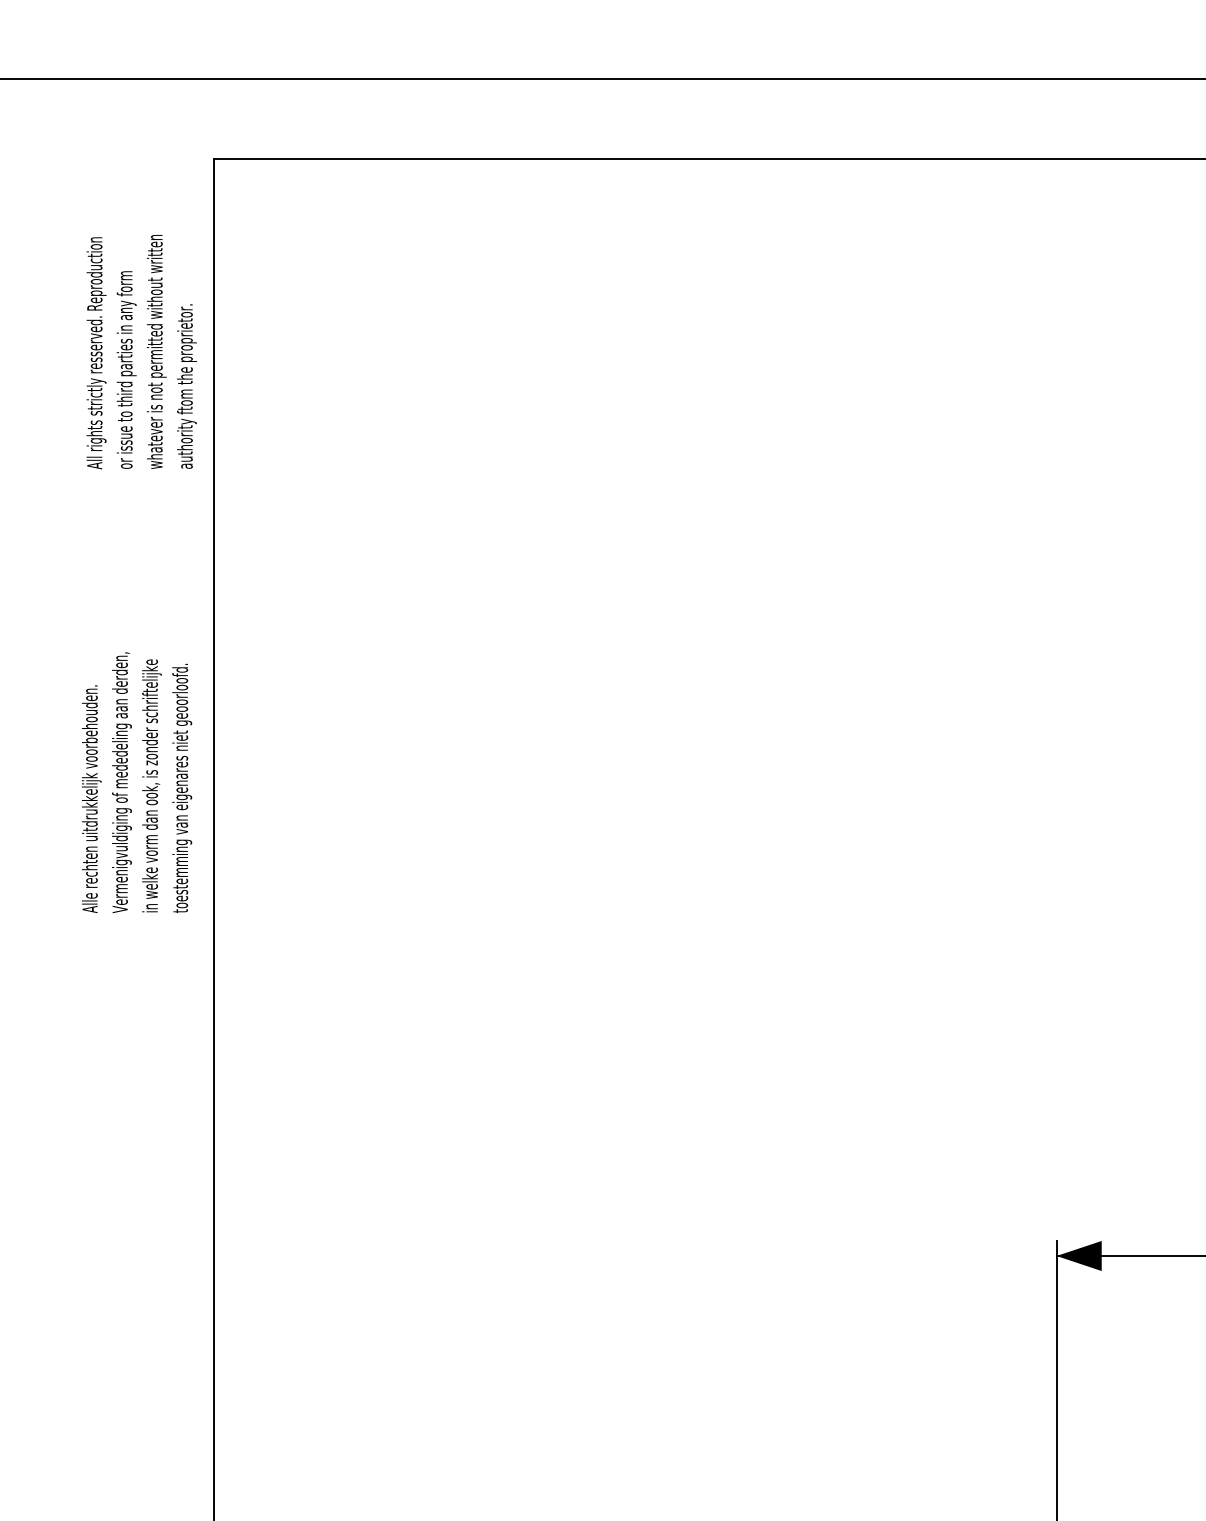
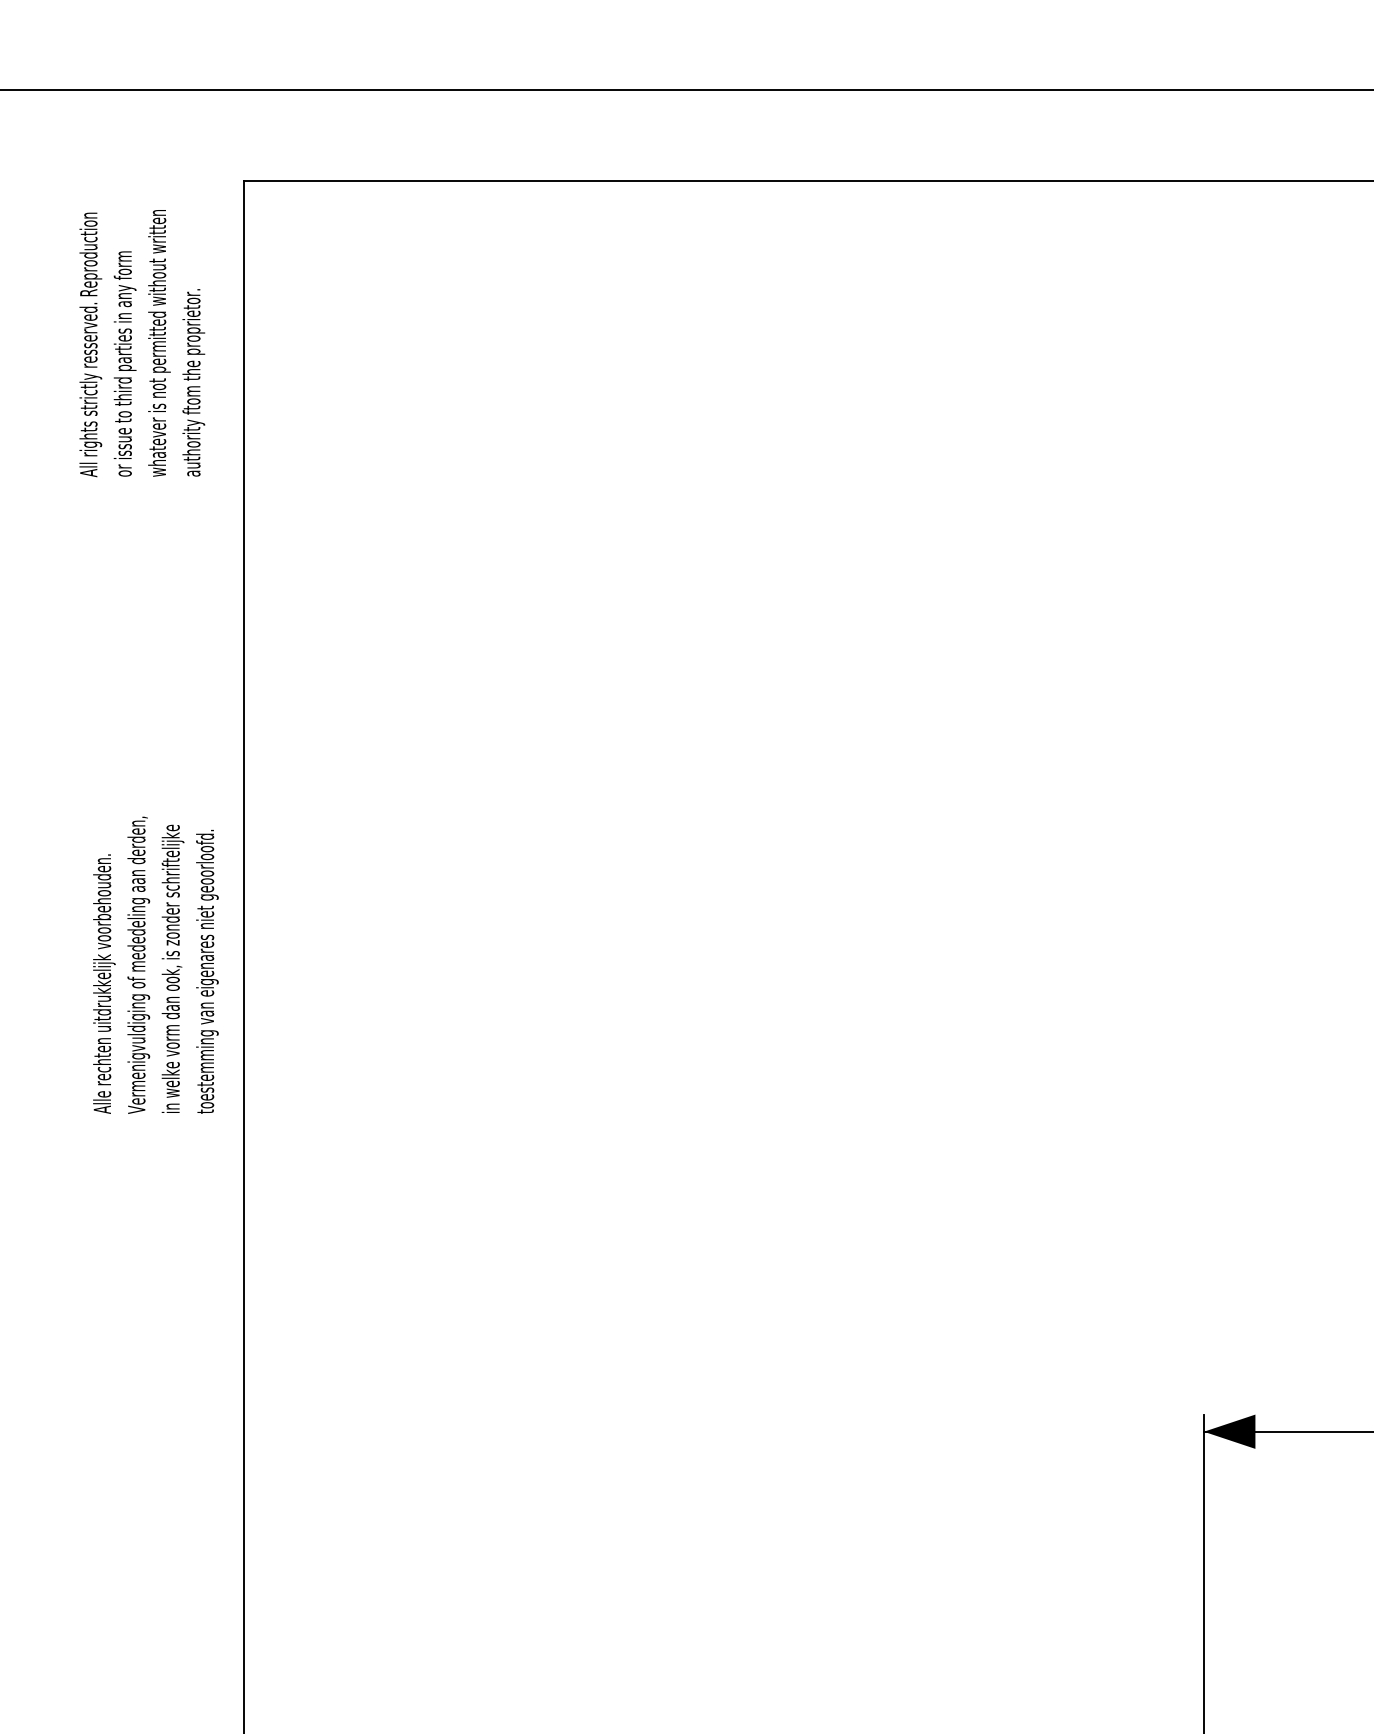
text: (141, 352) -> (142, 343), moved
text: (136, 781) -> (155, 964), moved

